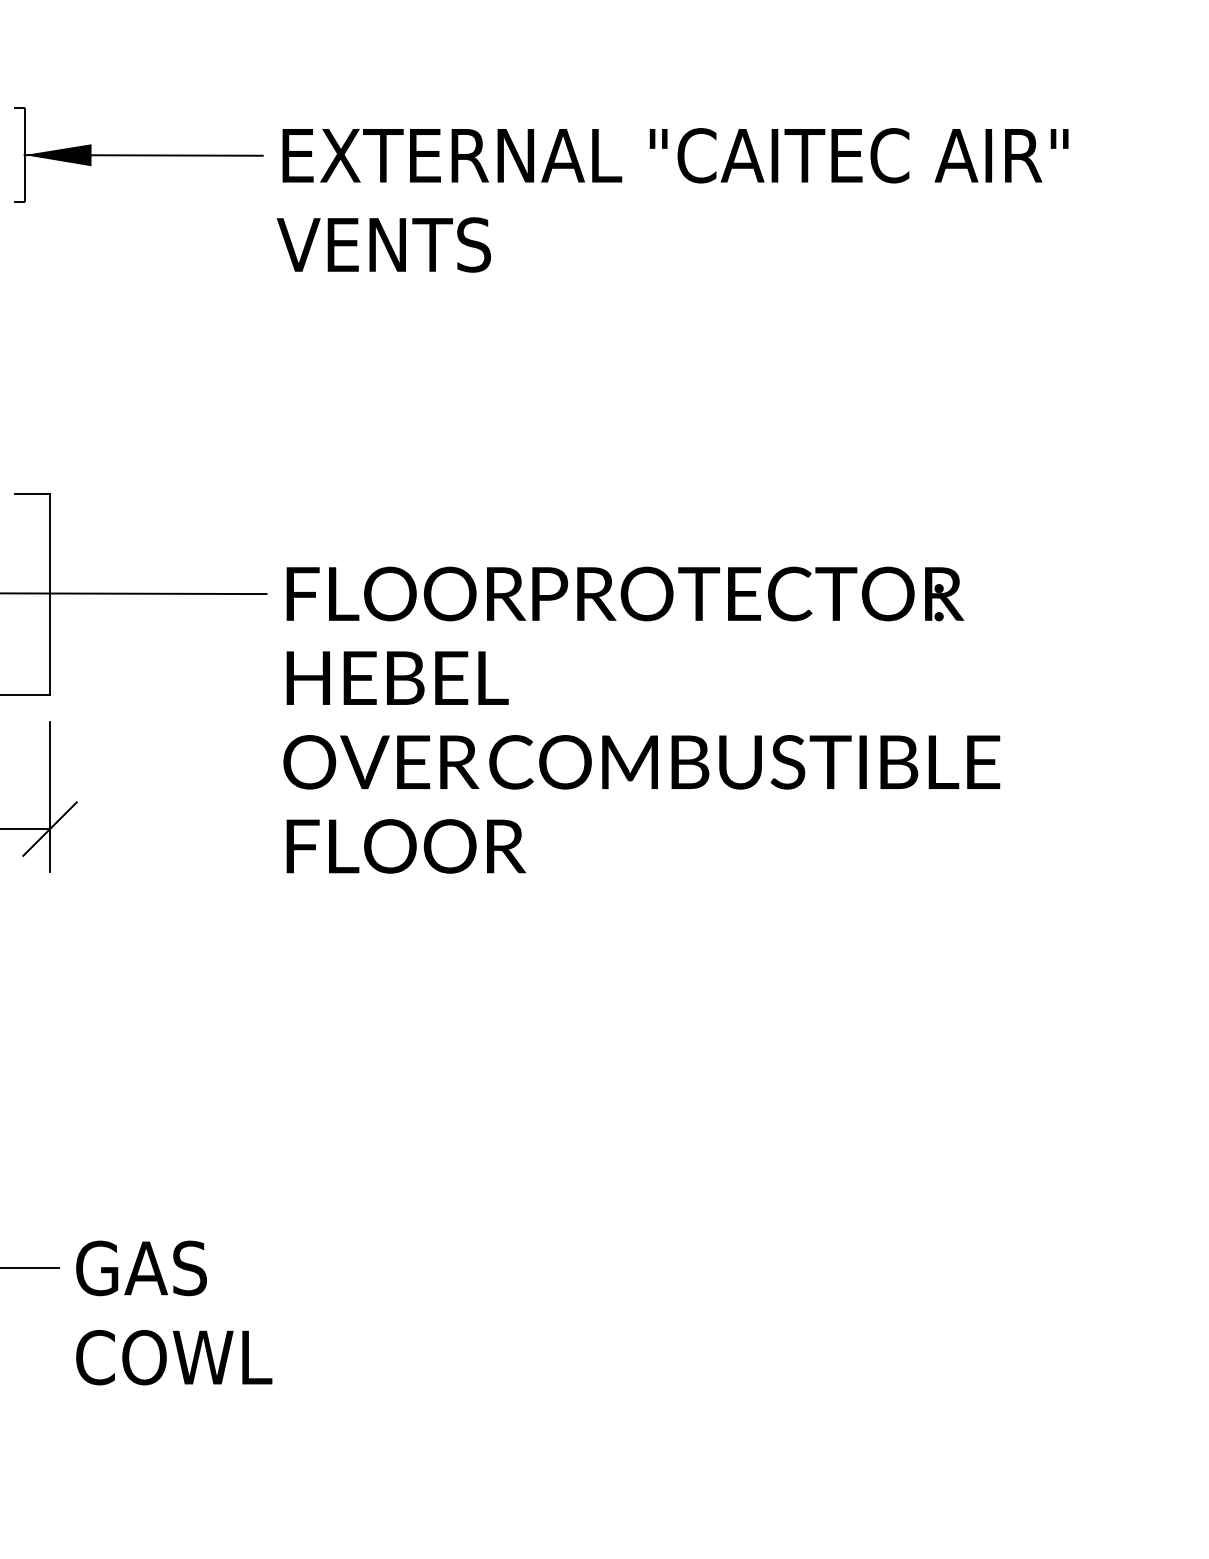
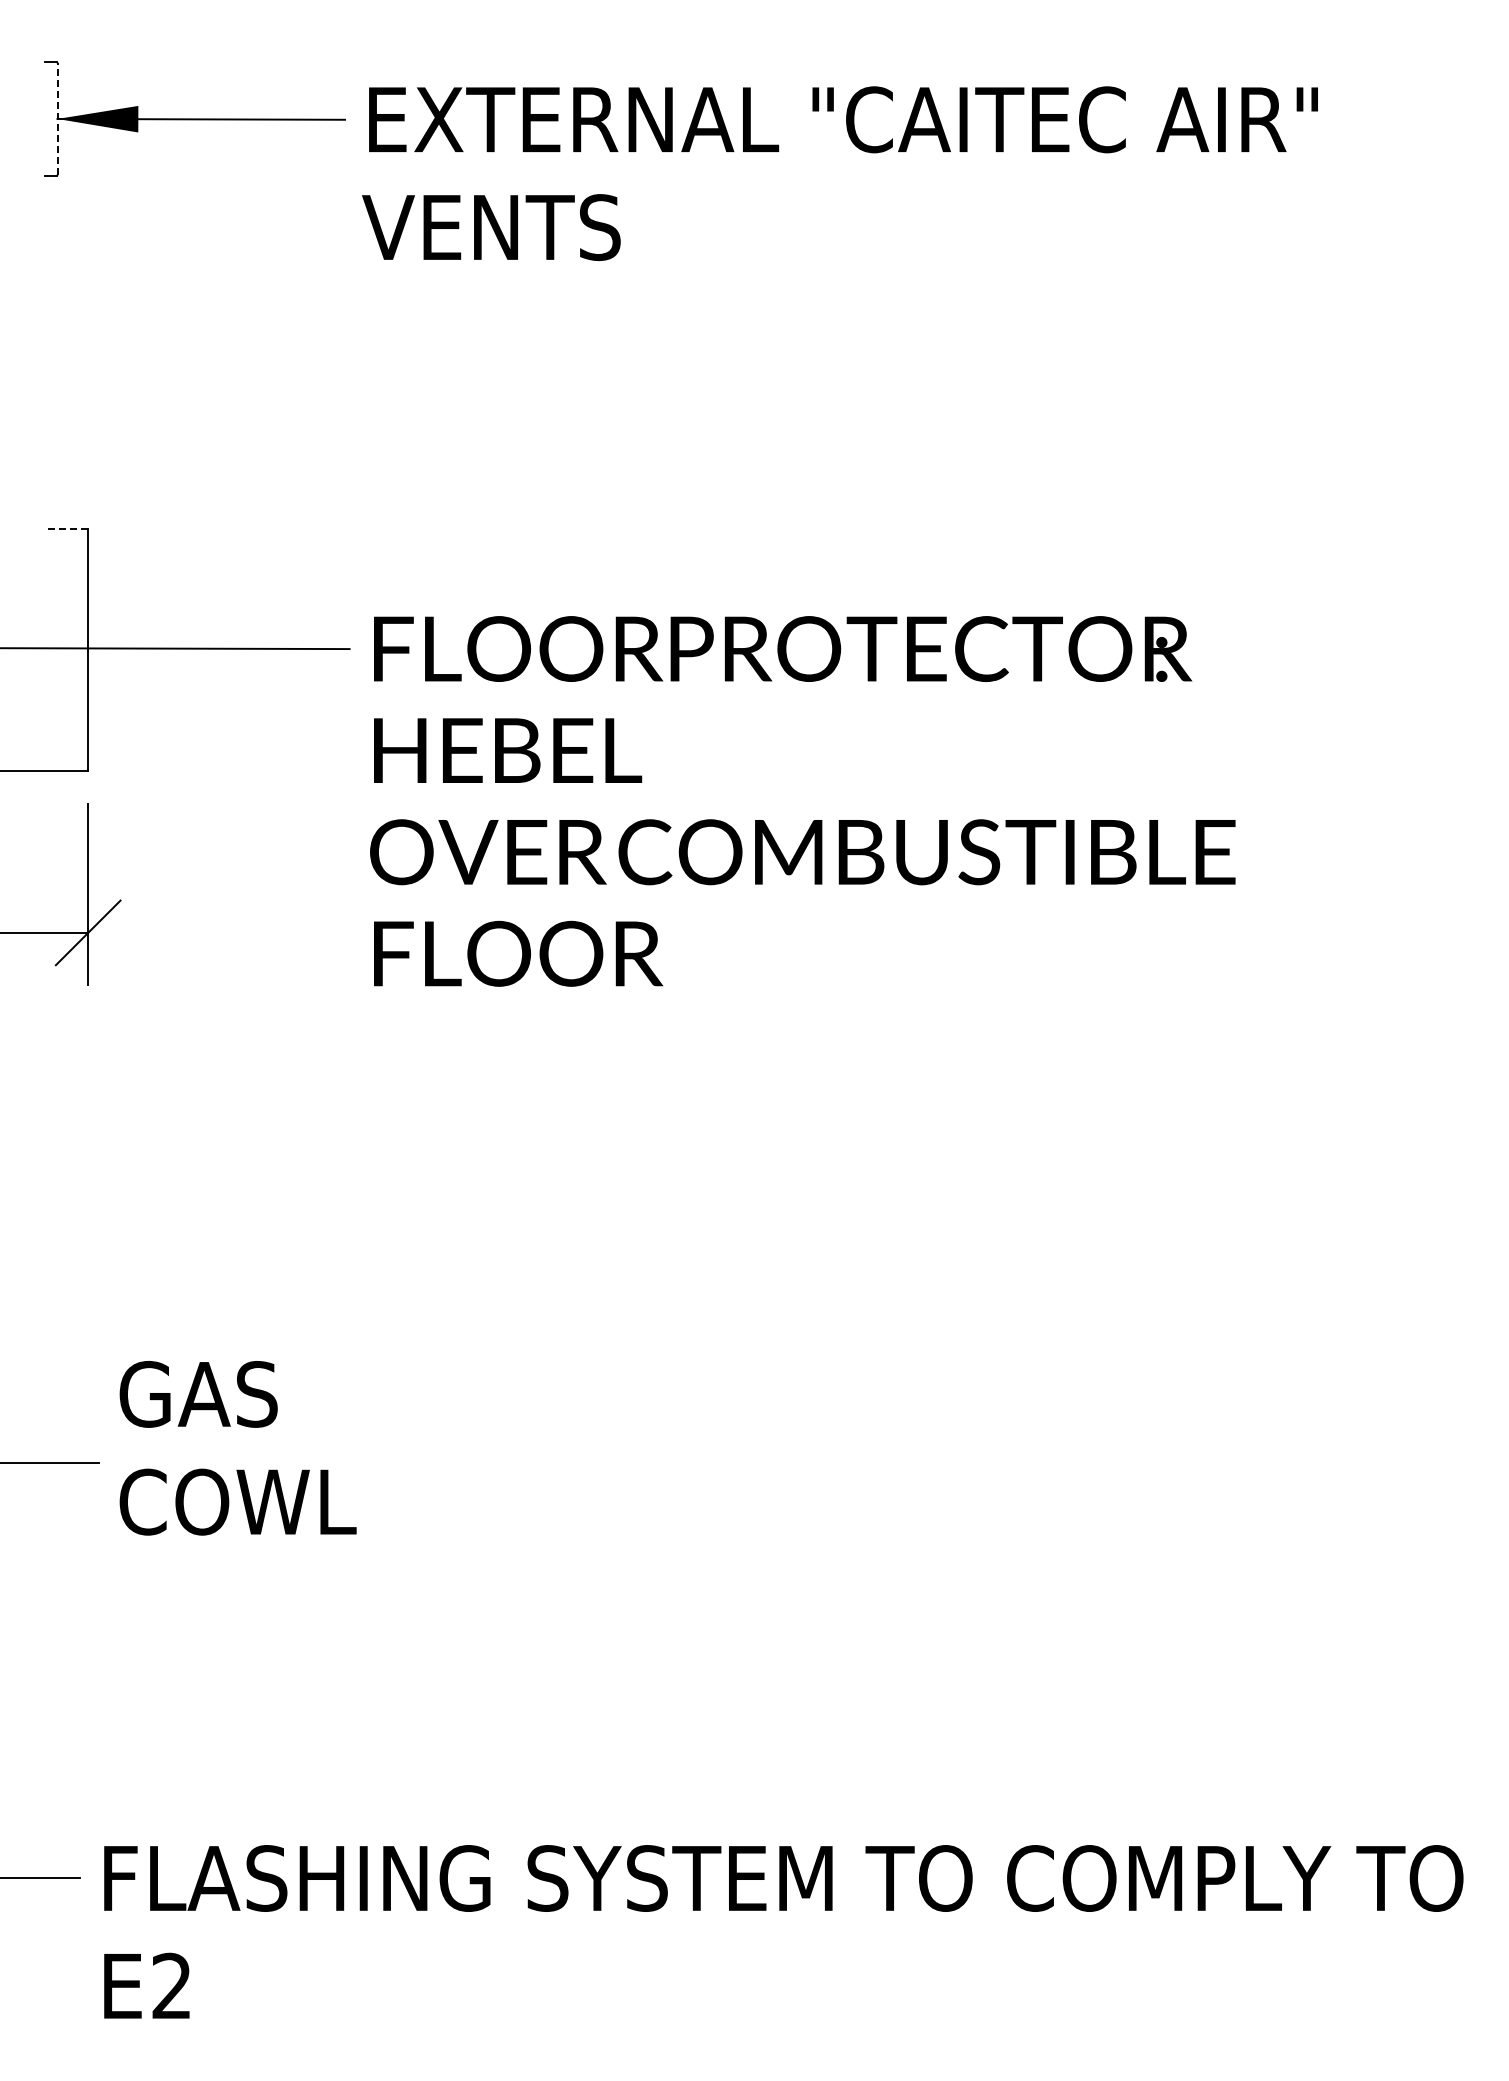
line: (24, 154) -> (57, 118), solid -> dashed
line: (32, 494) -> (66, 528), solid -> dashed
text: (173, 1313) -> (237, 1448), moved

